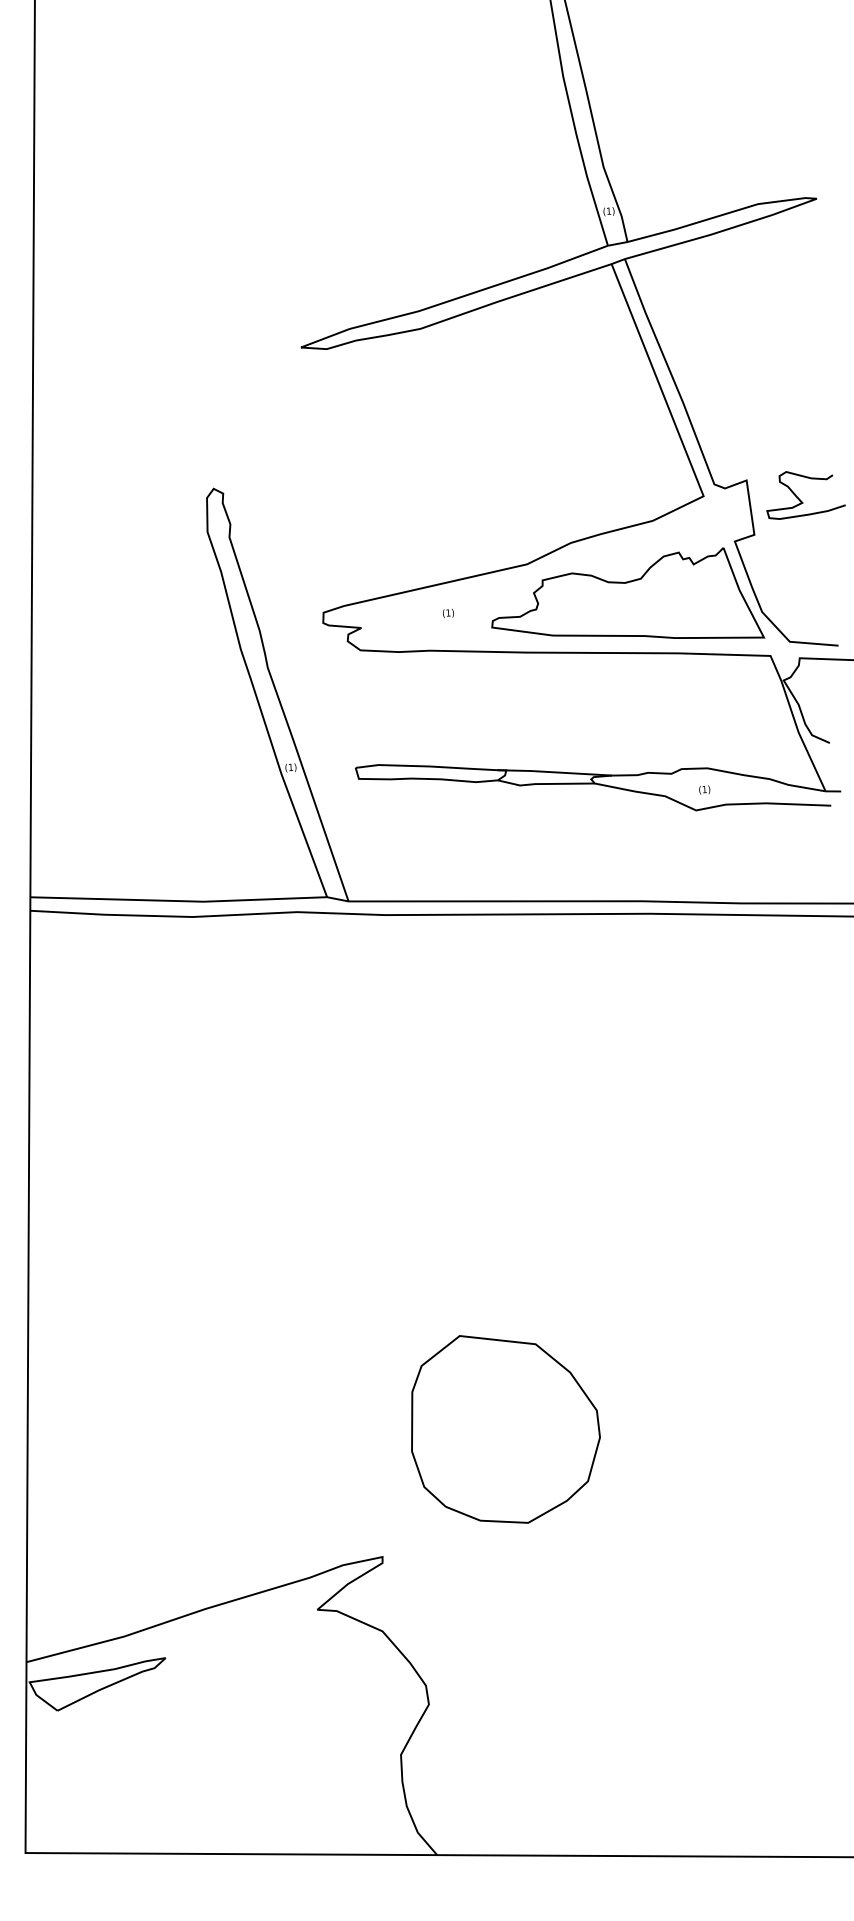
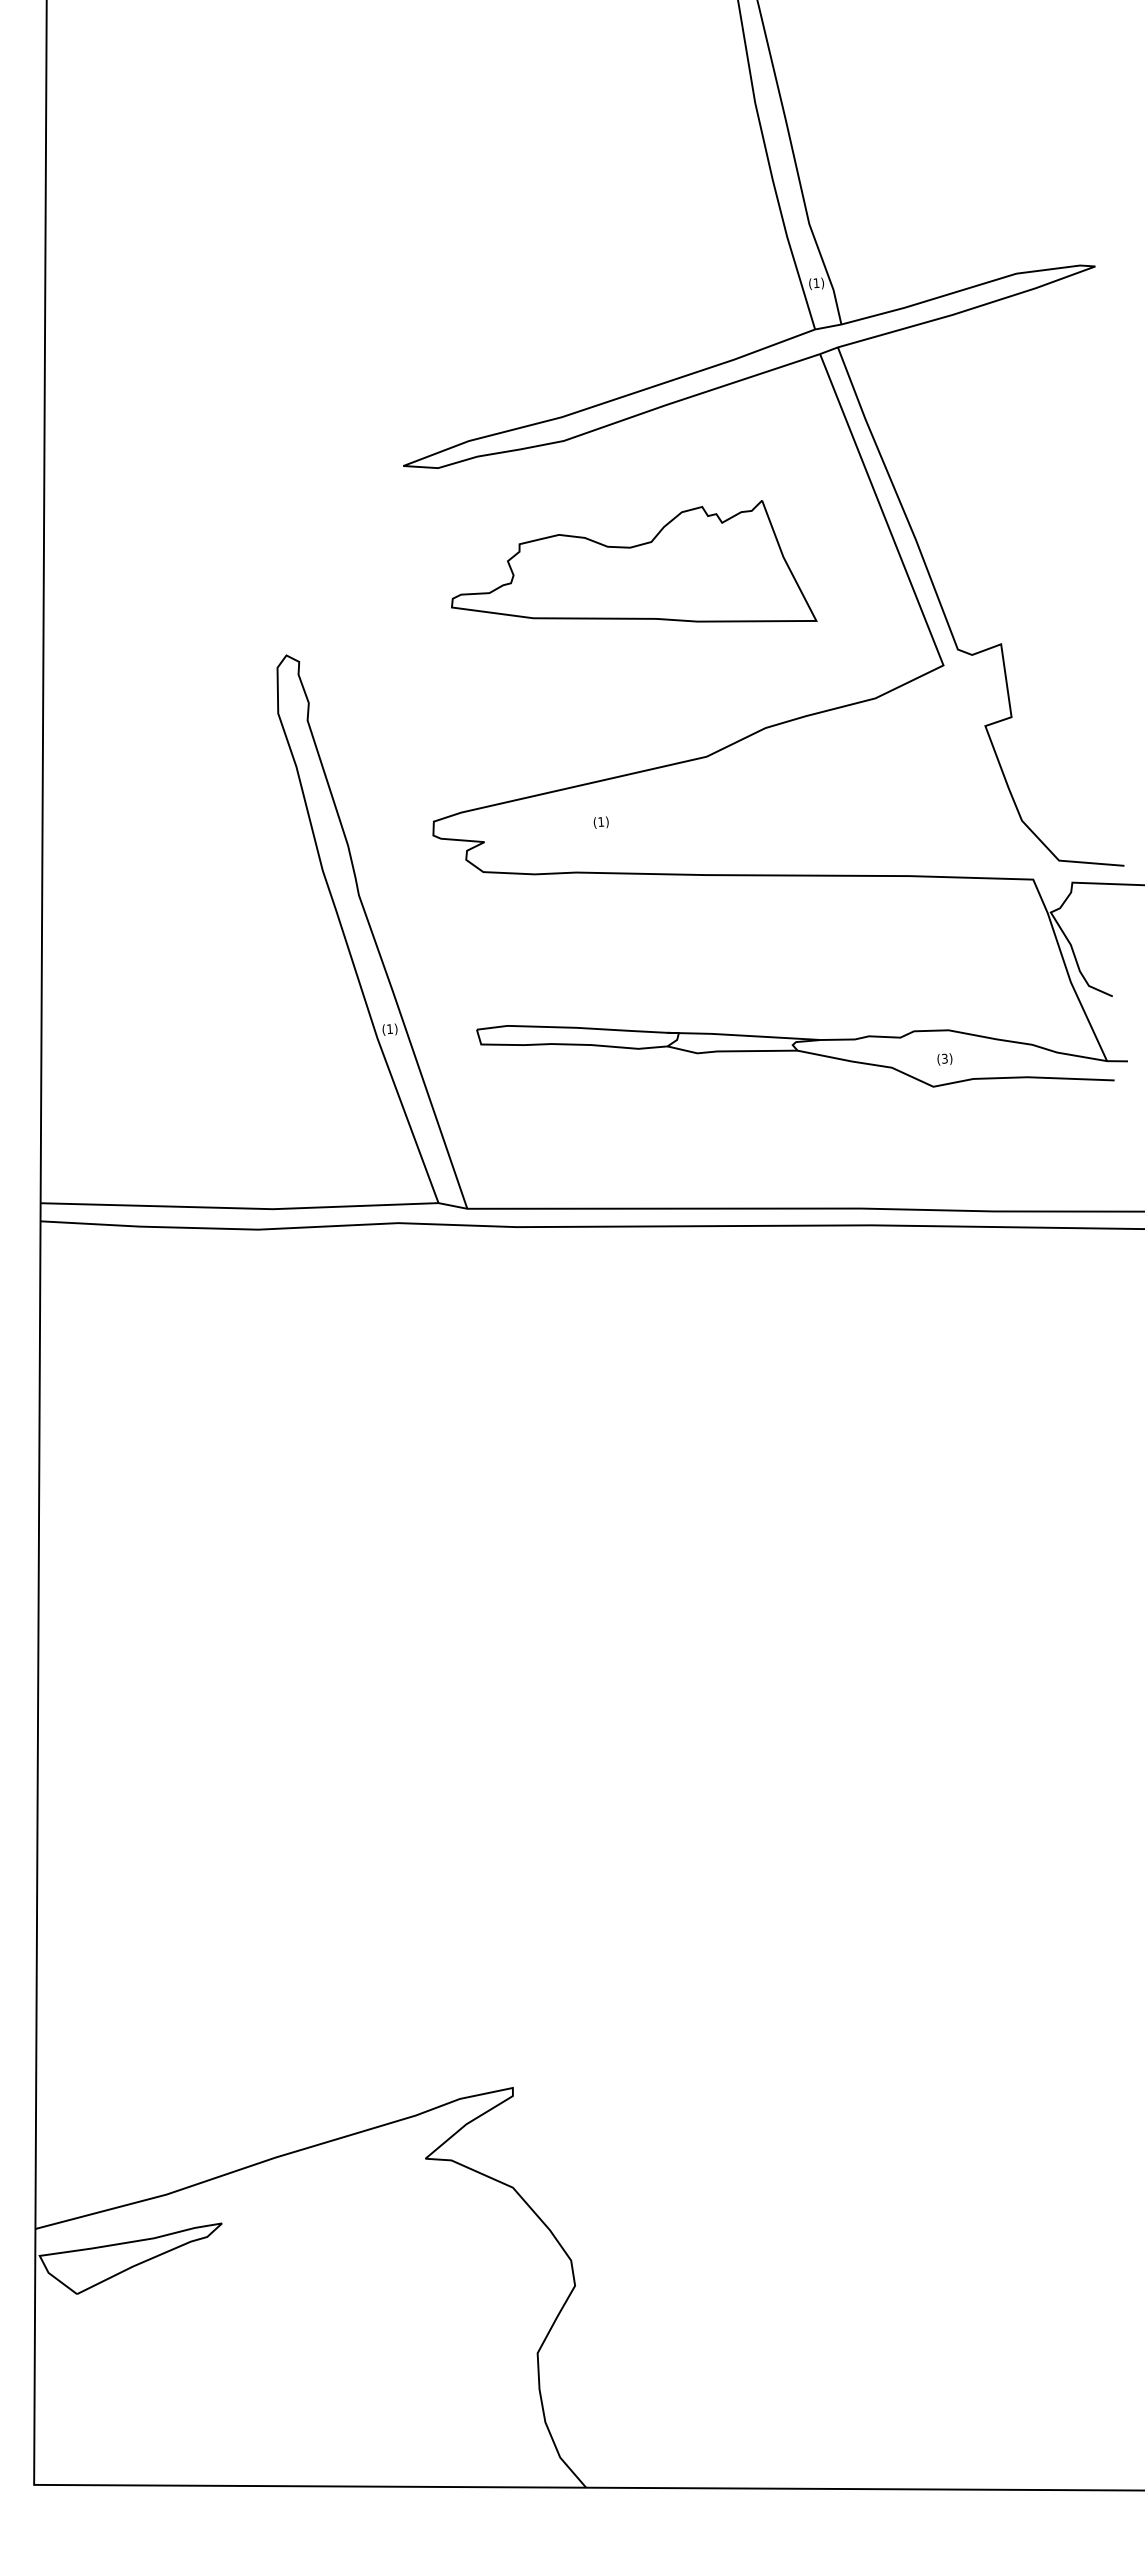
curve: (800, 500) -> (1073, 670), removed
part: (628, 593) -> (634, 561), moved
text: (704, 789) -> (944, 1058), (1) -> (3)
part: (506, 1429) -> (678, 1916), removed

